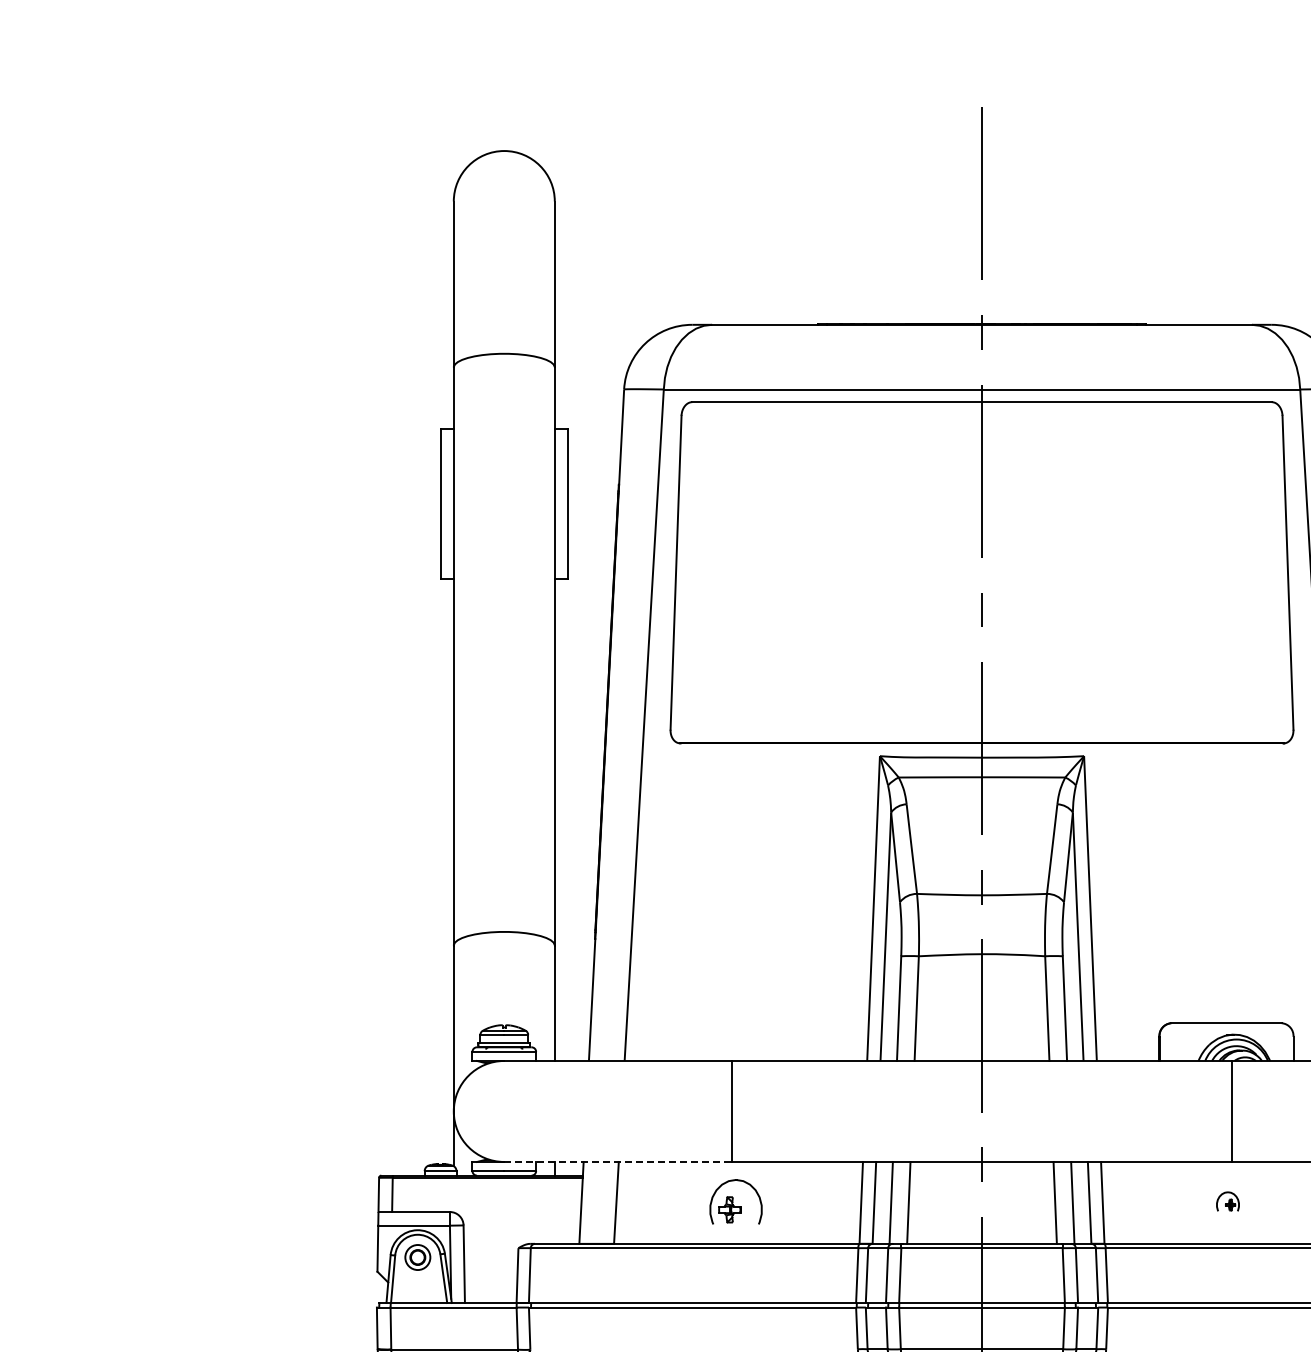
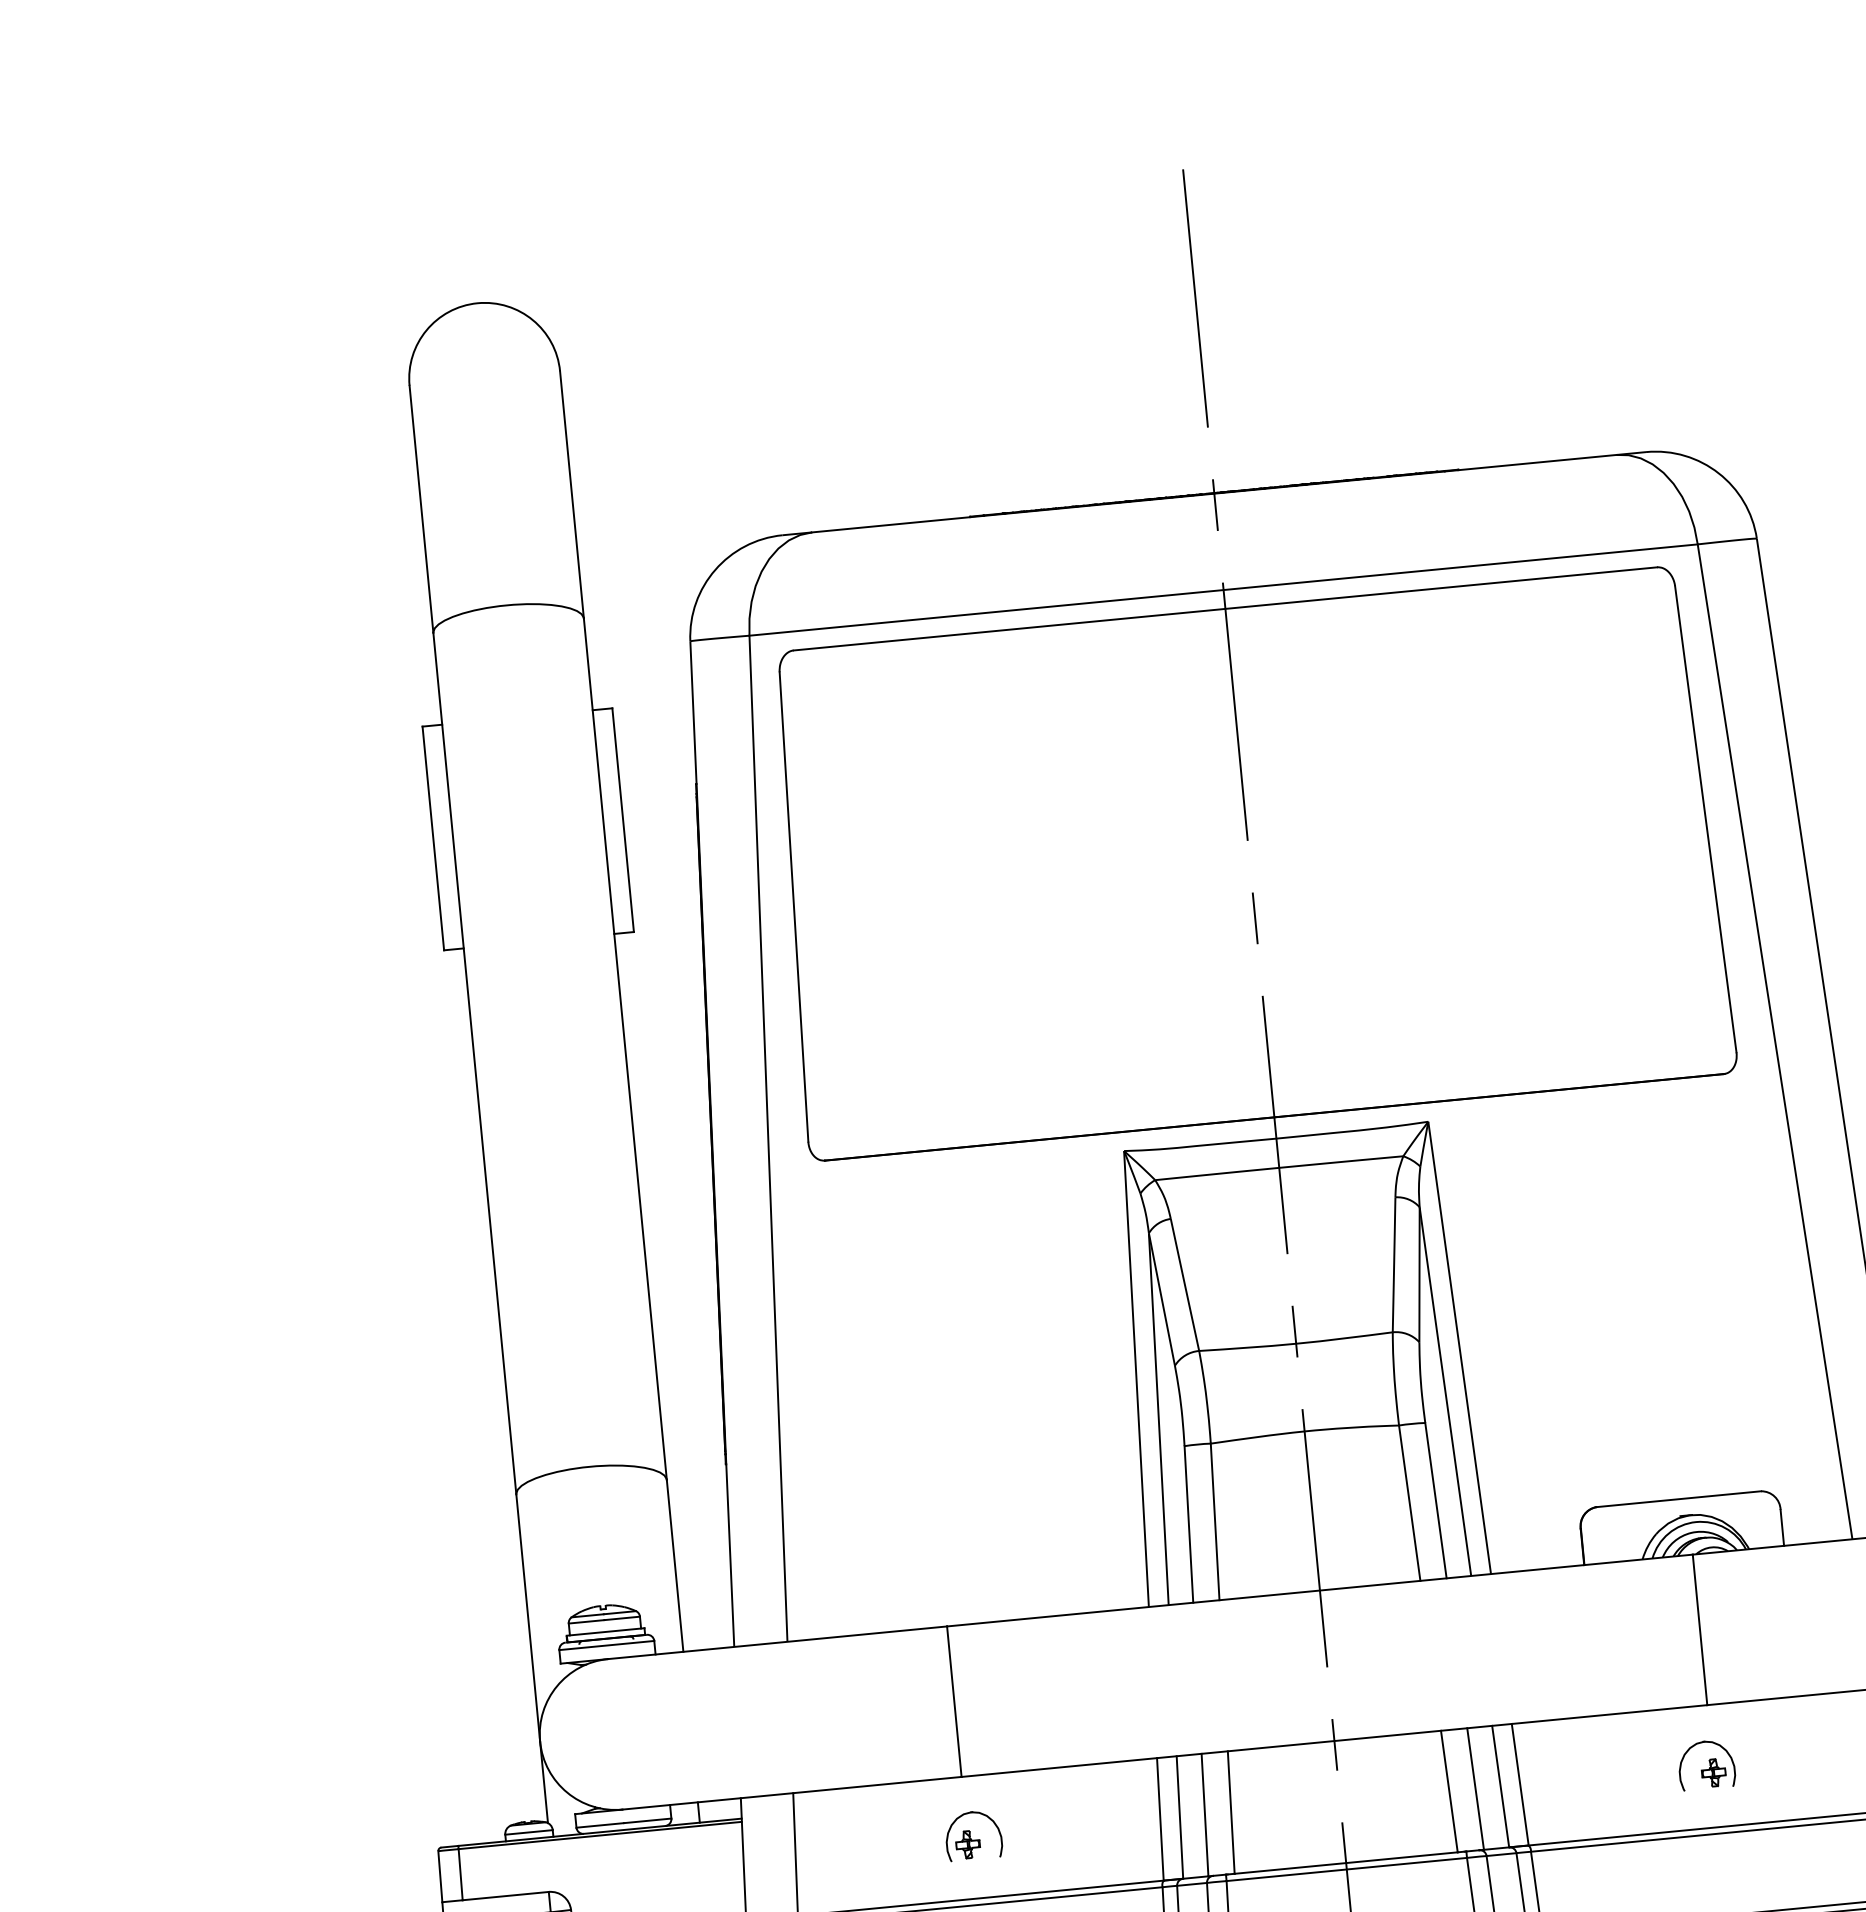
line: (618, 1161) -> (792, 1792), dashed -> solid
part: (735, 1201) -> (972, 1835), size x0.71
part: (1227, 1201) -> (1705, 1764), size x1.67

